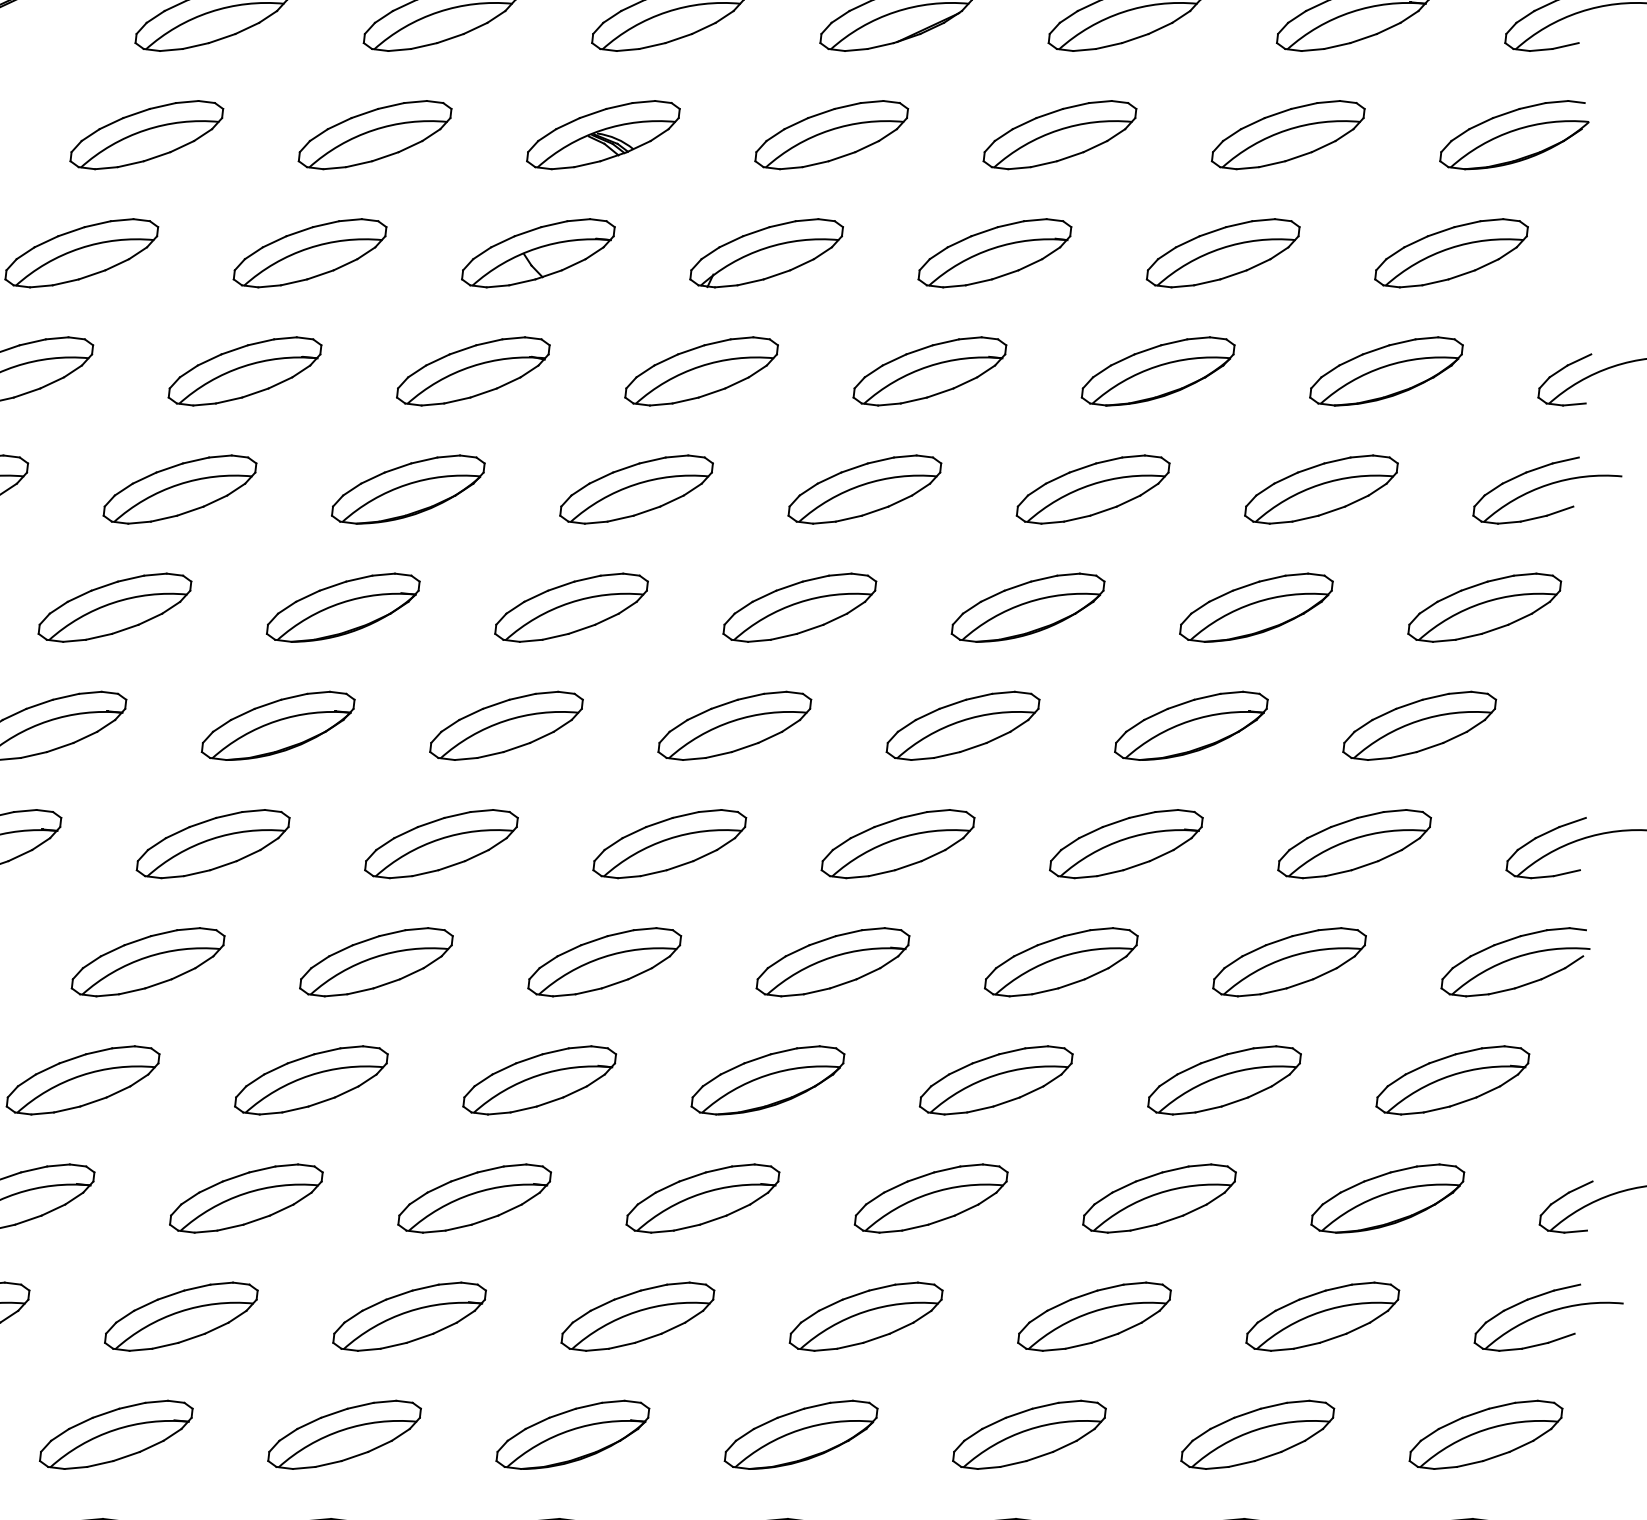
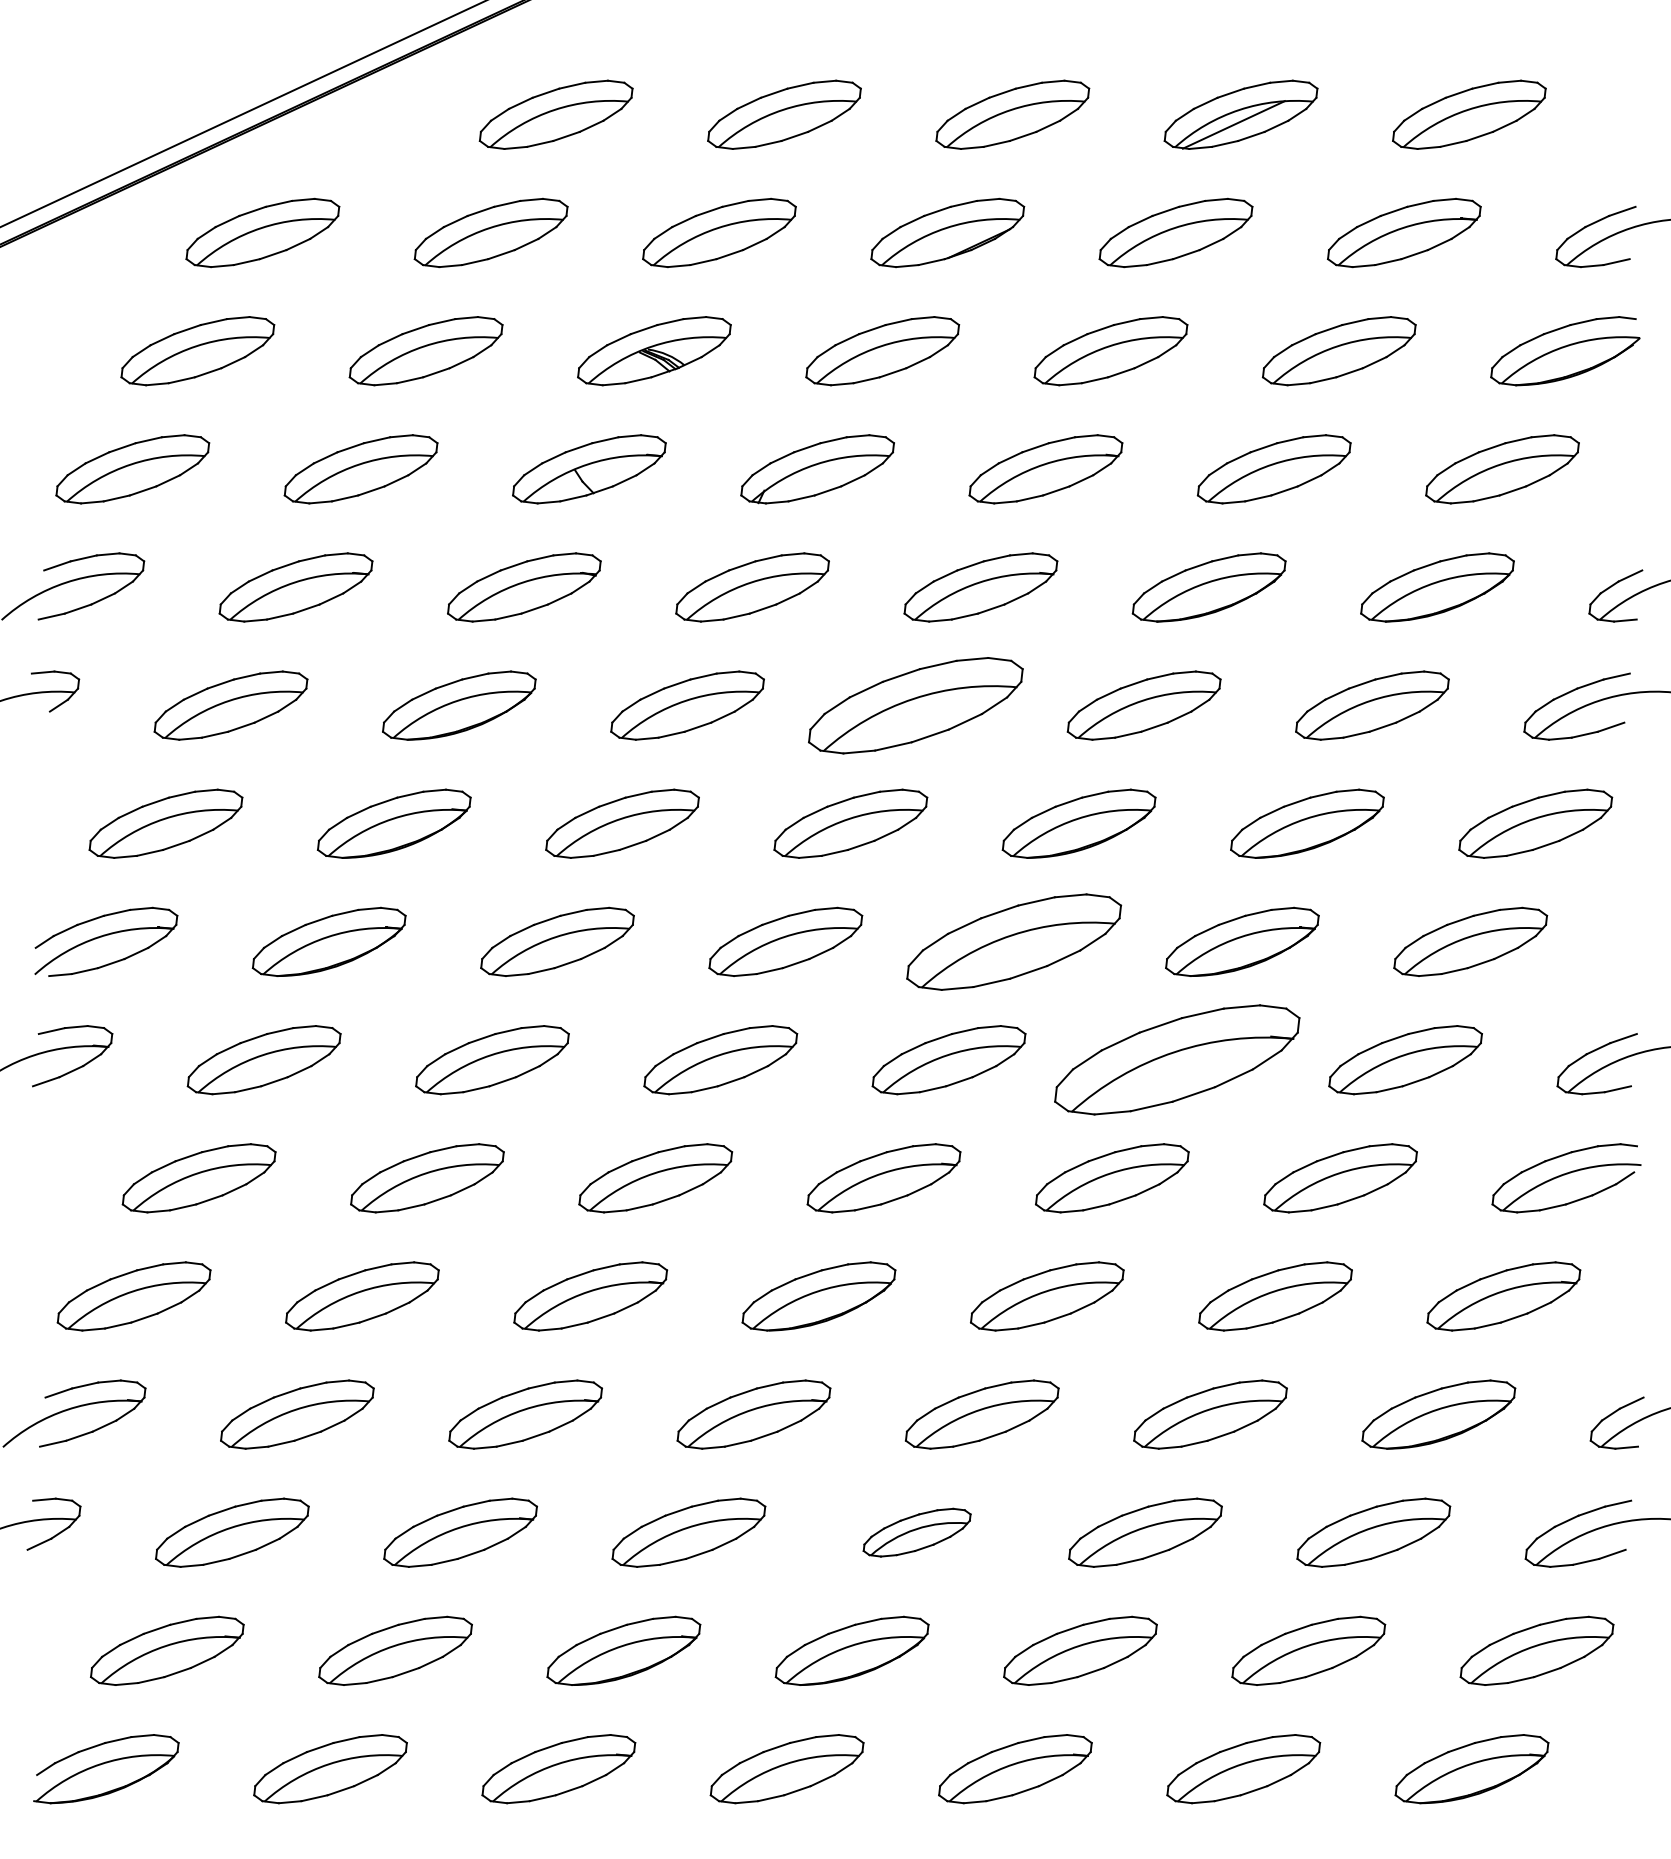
part: (864, 489) -> (915, 705), size x1.4
part: (962, 725) -> (1013, 941), size x1.4
part: (1126, 844) -> (1177, 1060), size x1.6
part: (865, 1316) -> (916, 1532), size x0.7

